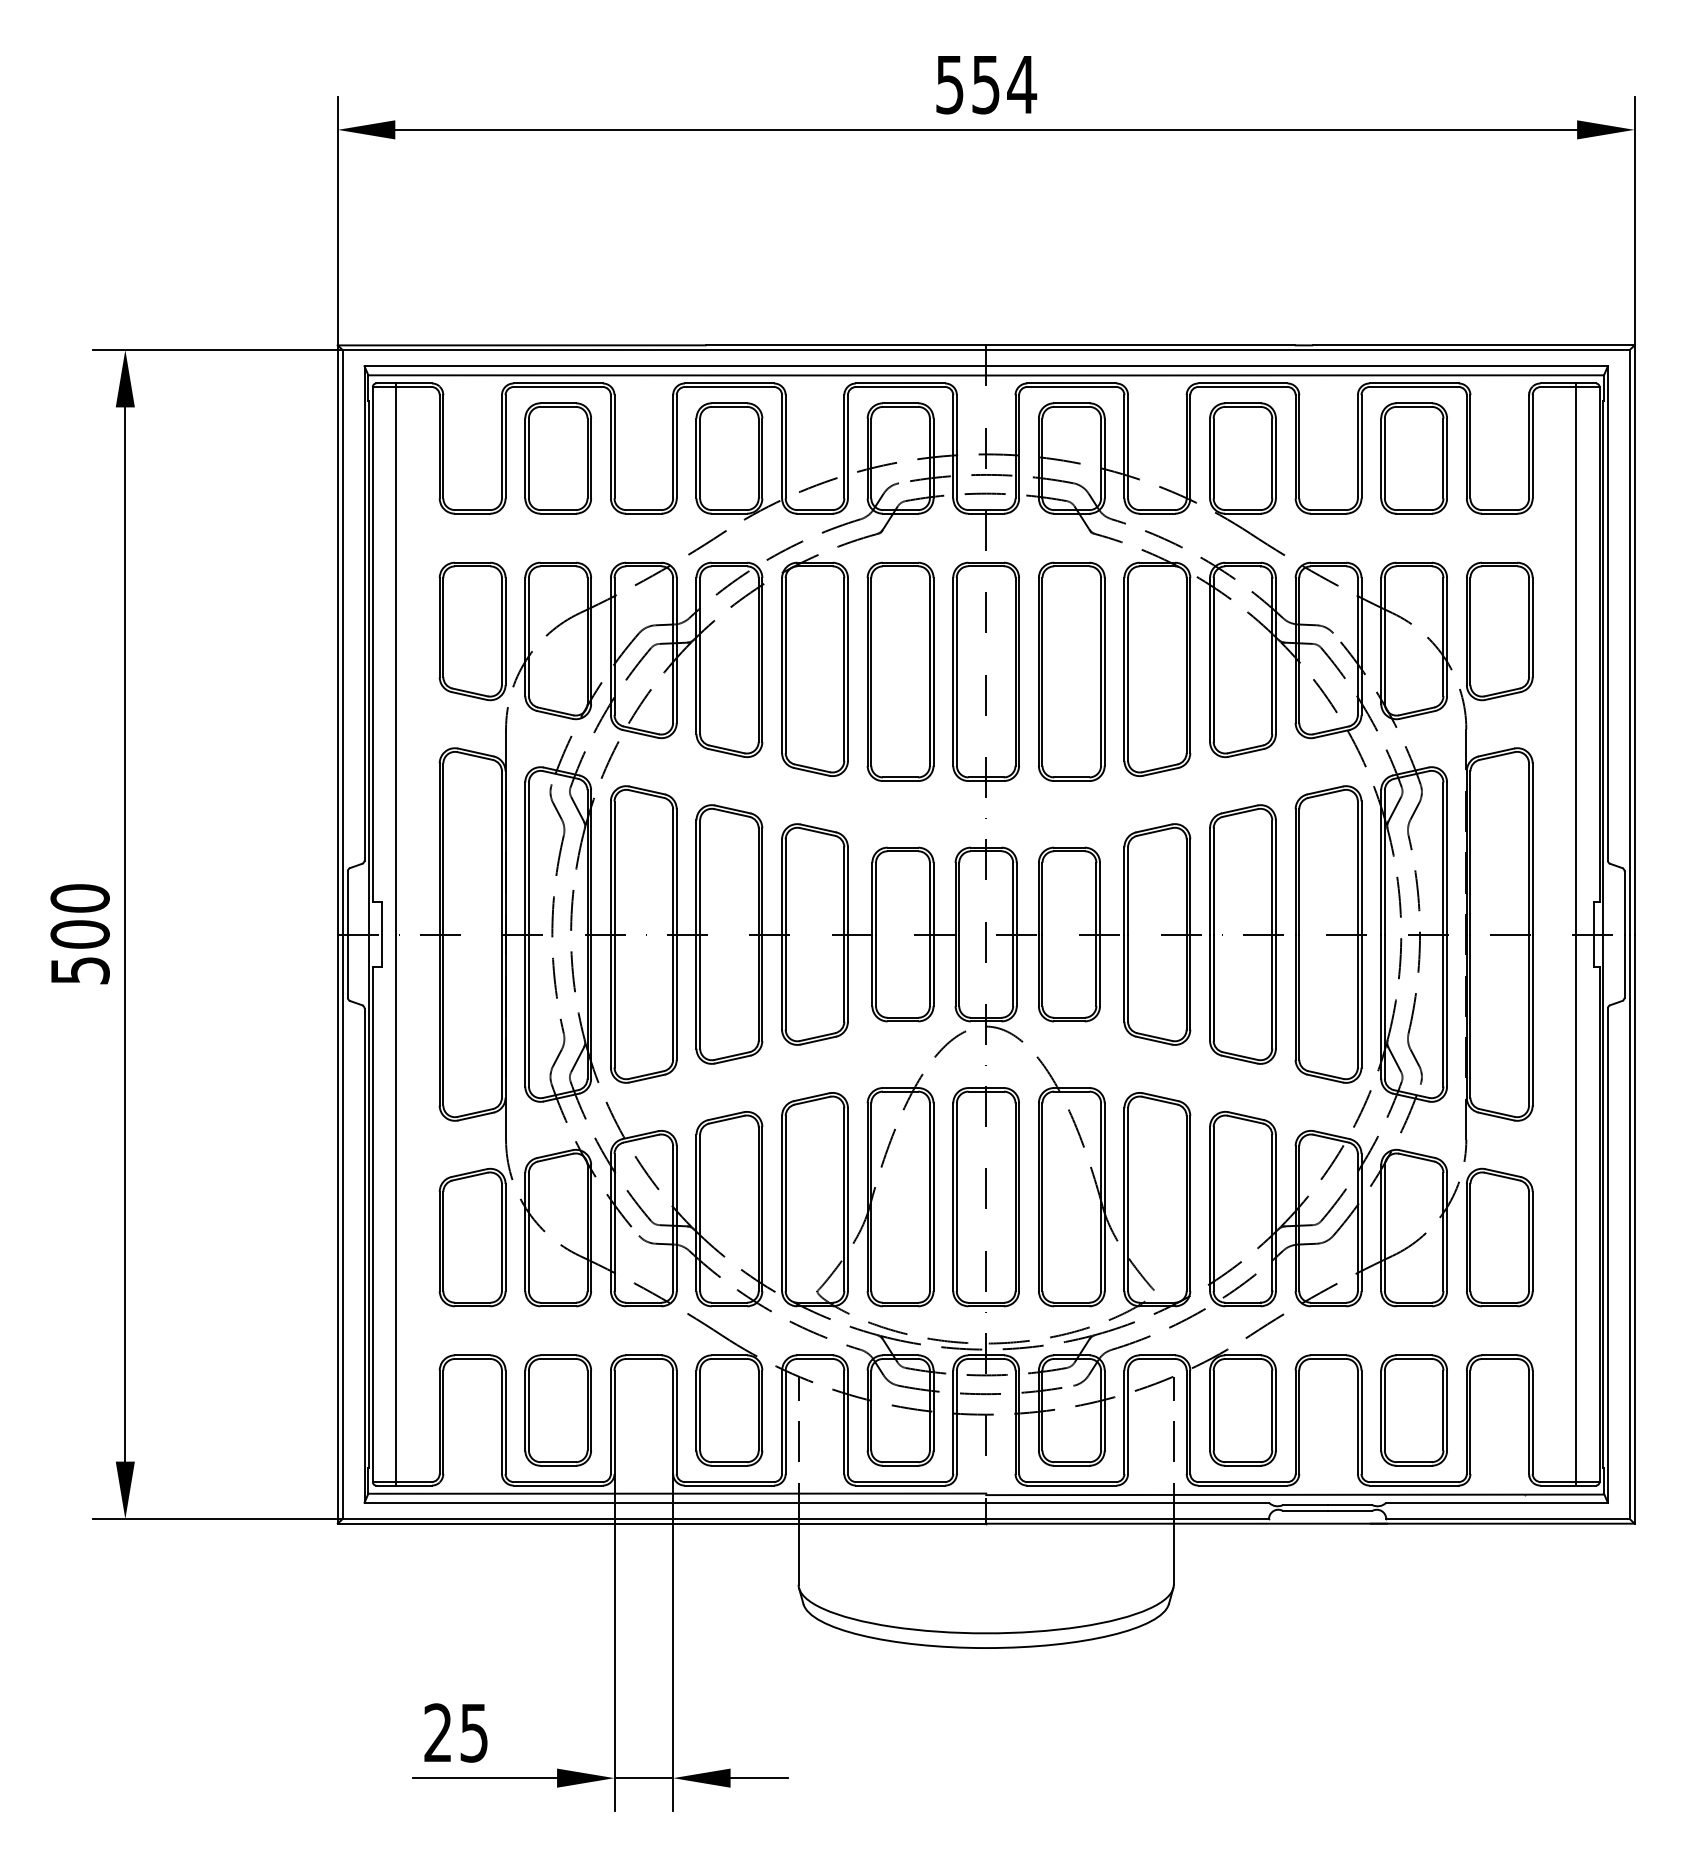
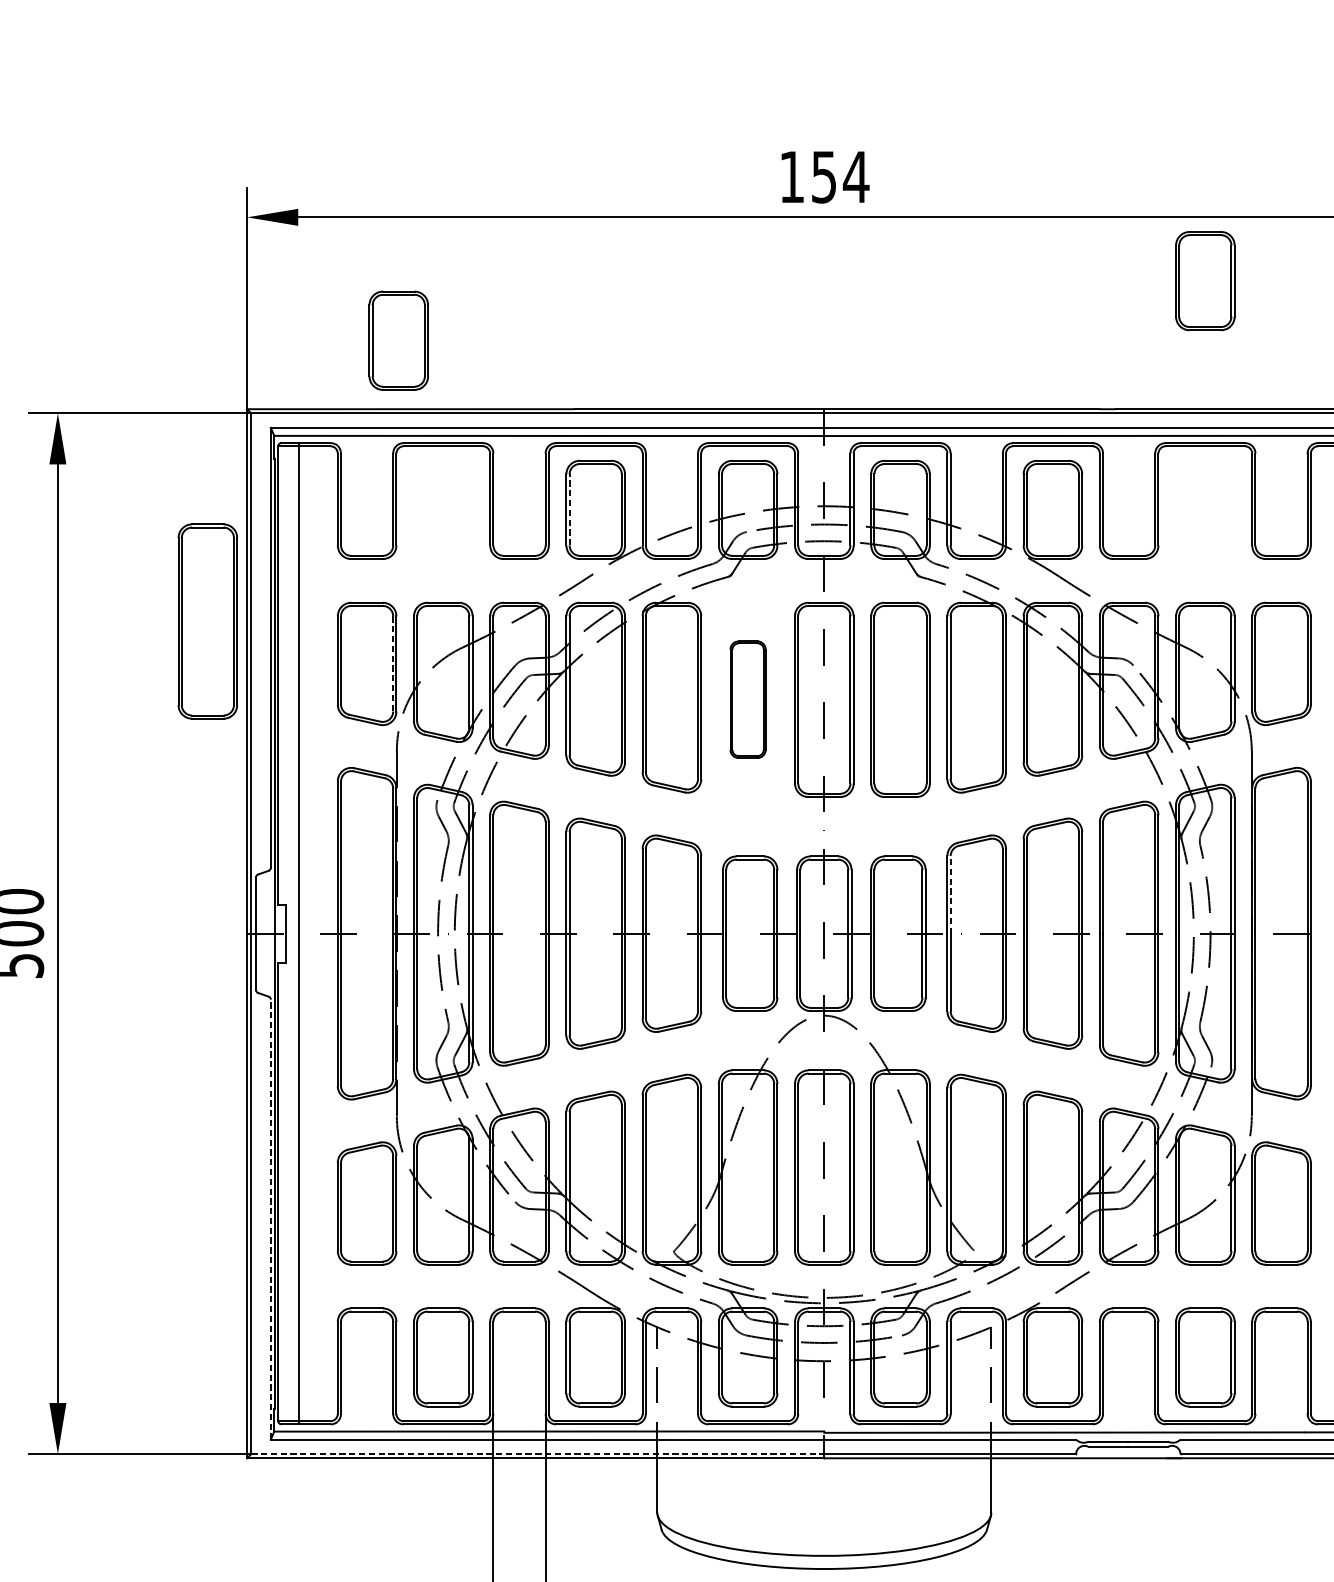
text: (949, 85) -> (791, 177), 554 -> 154
part: (557, 458) -> (398, 340), moved
line: (700, 458) -> (569, 509), solid -> dashed
part: (1413, 458) -> (1204, 281), moved
part: (293, 583) -> (207, 621), added
line: (501, 632) -> (392, 664), solid -> dashed
part: (900, 671) -> (748, 699), size x0.6
line: (1128, 890) -> (951, 894), solid -> dashed
line: (364, 1255) -> (270, 1219), solid -> dashed
line: (664, 1519) -> (537, 1454), solid -> dashed

